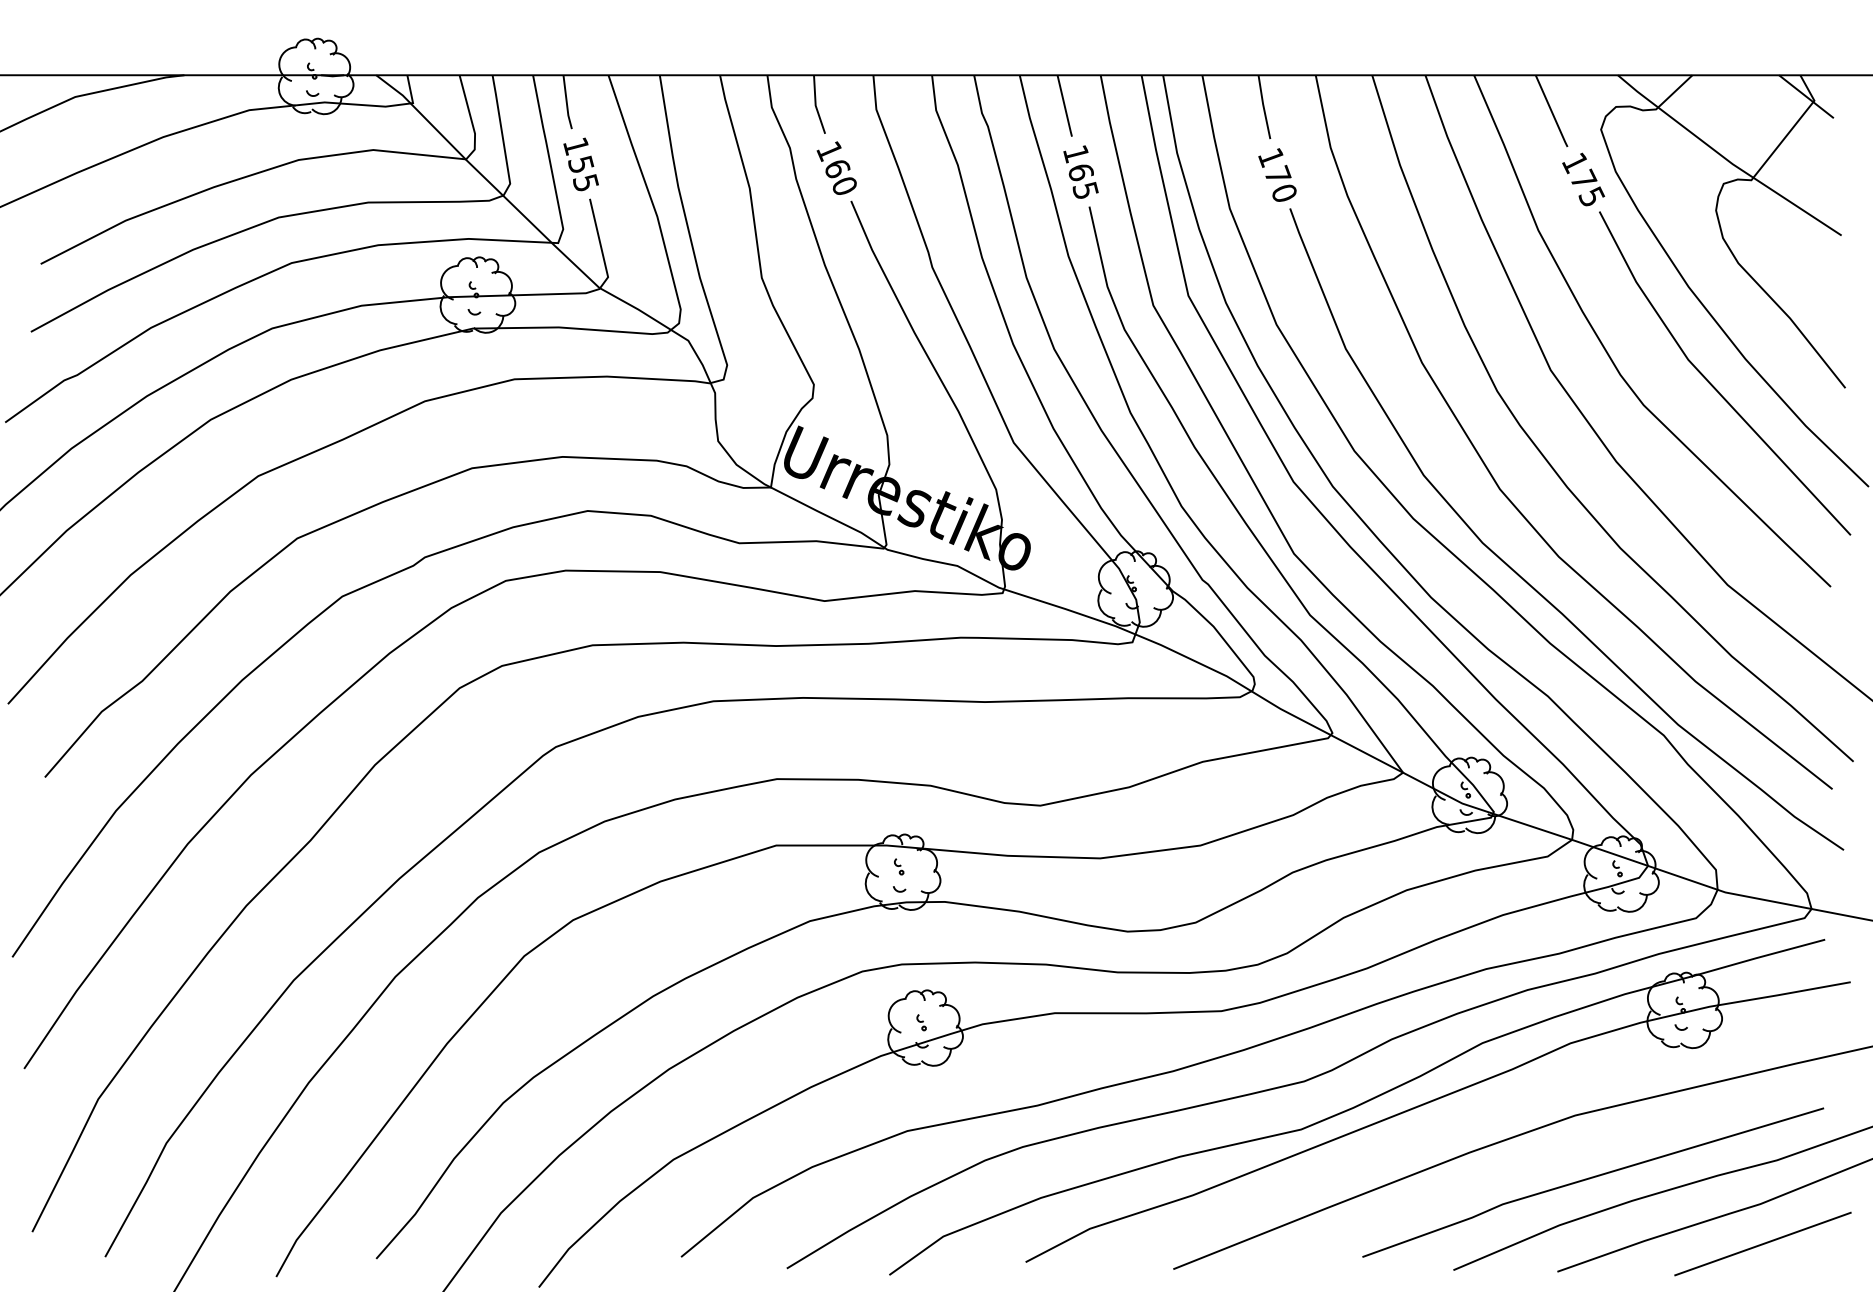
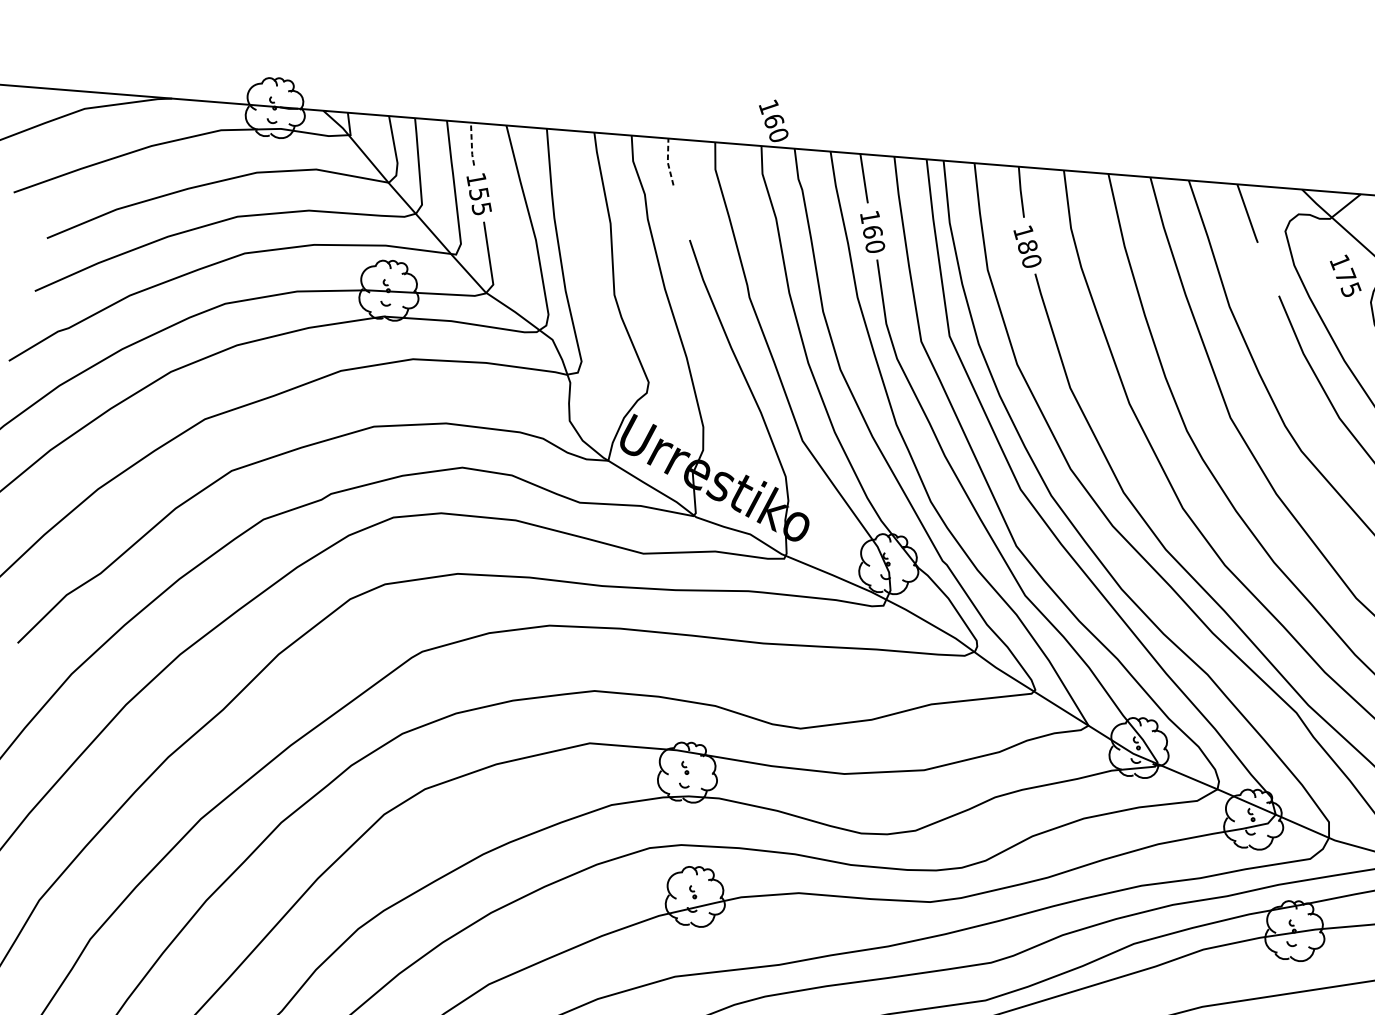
line: (566, 102) -> (471, 144), solid -> dashed
line: (815, 105) -> (667, 162), solid -> dashed
text: (836, 167) -> (773, 120), moved
text: (1278, 174) -> (1028, 246), 170 -> 180
text: (1583, 179) -> (1345, 275), moved
text: (1085, 189) -> (875, 245), 165 -> 160

